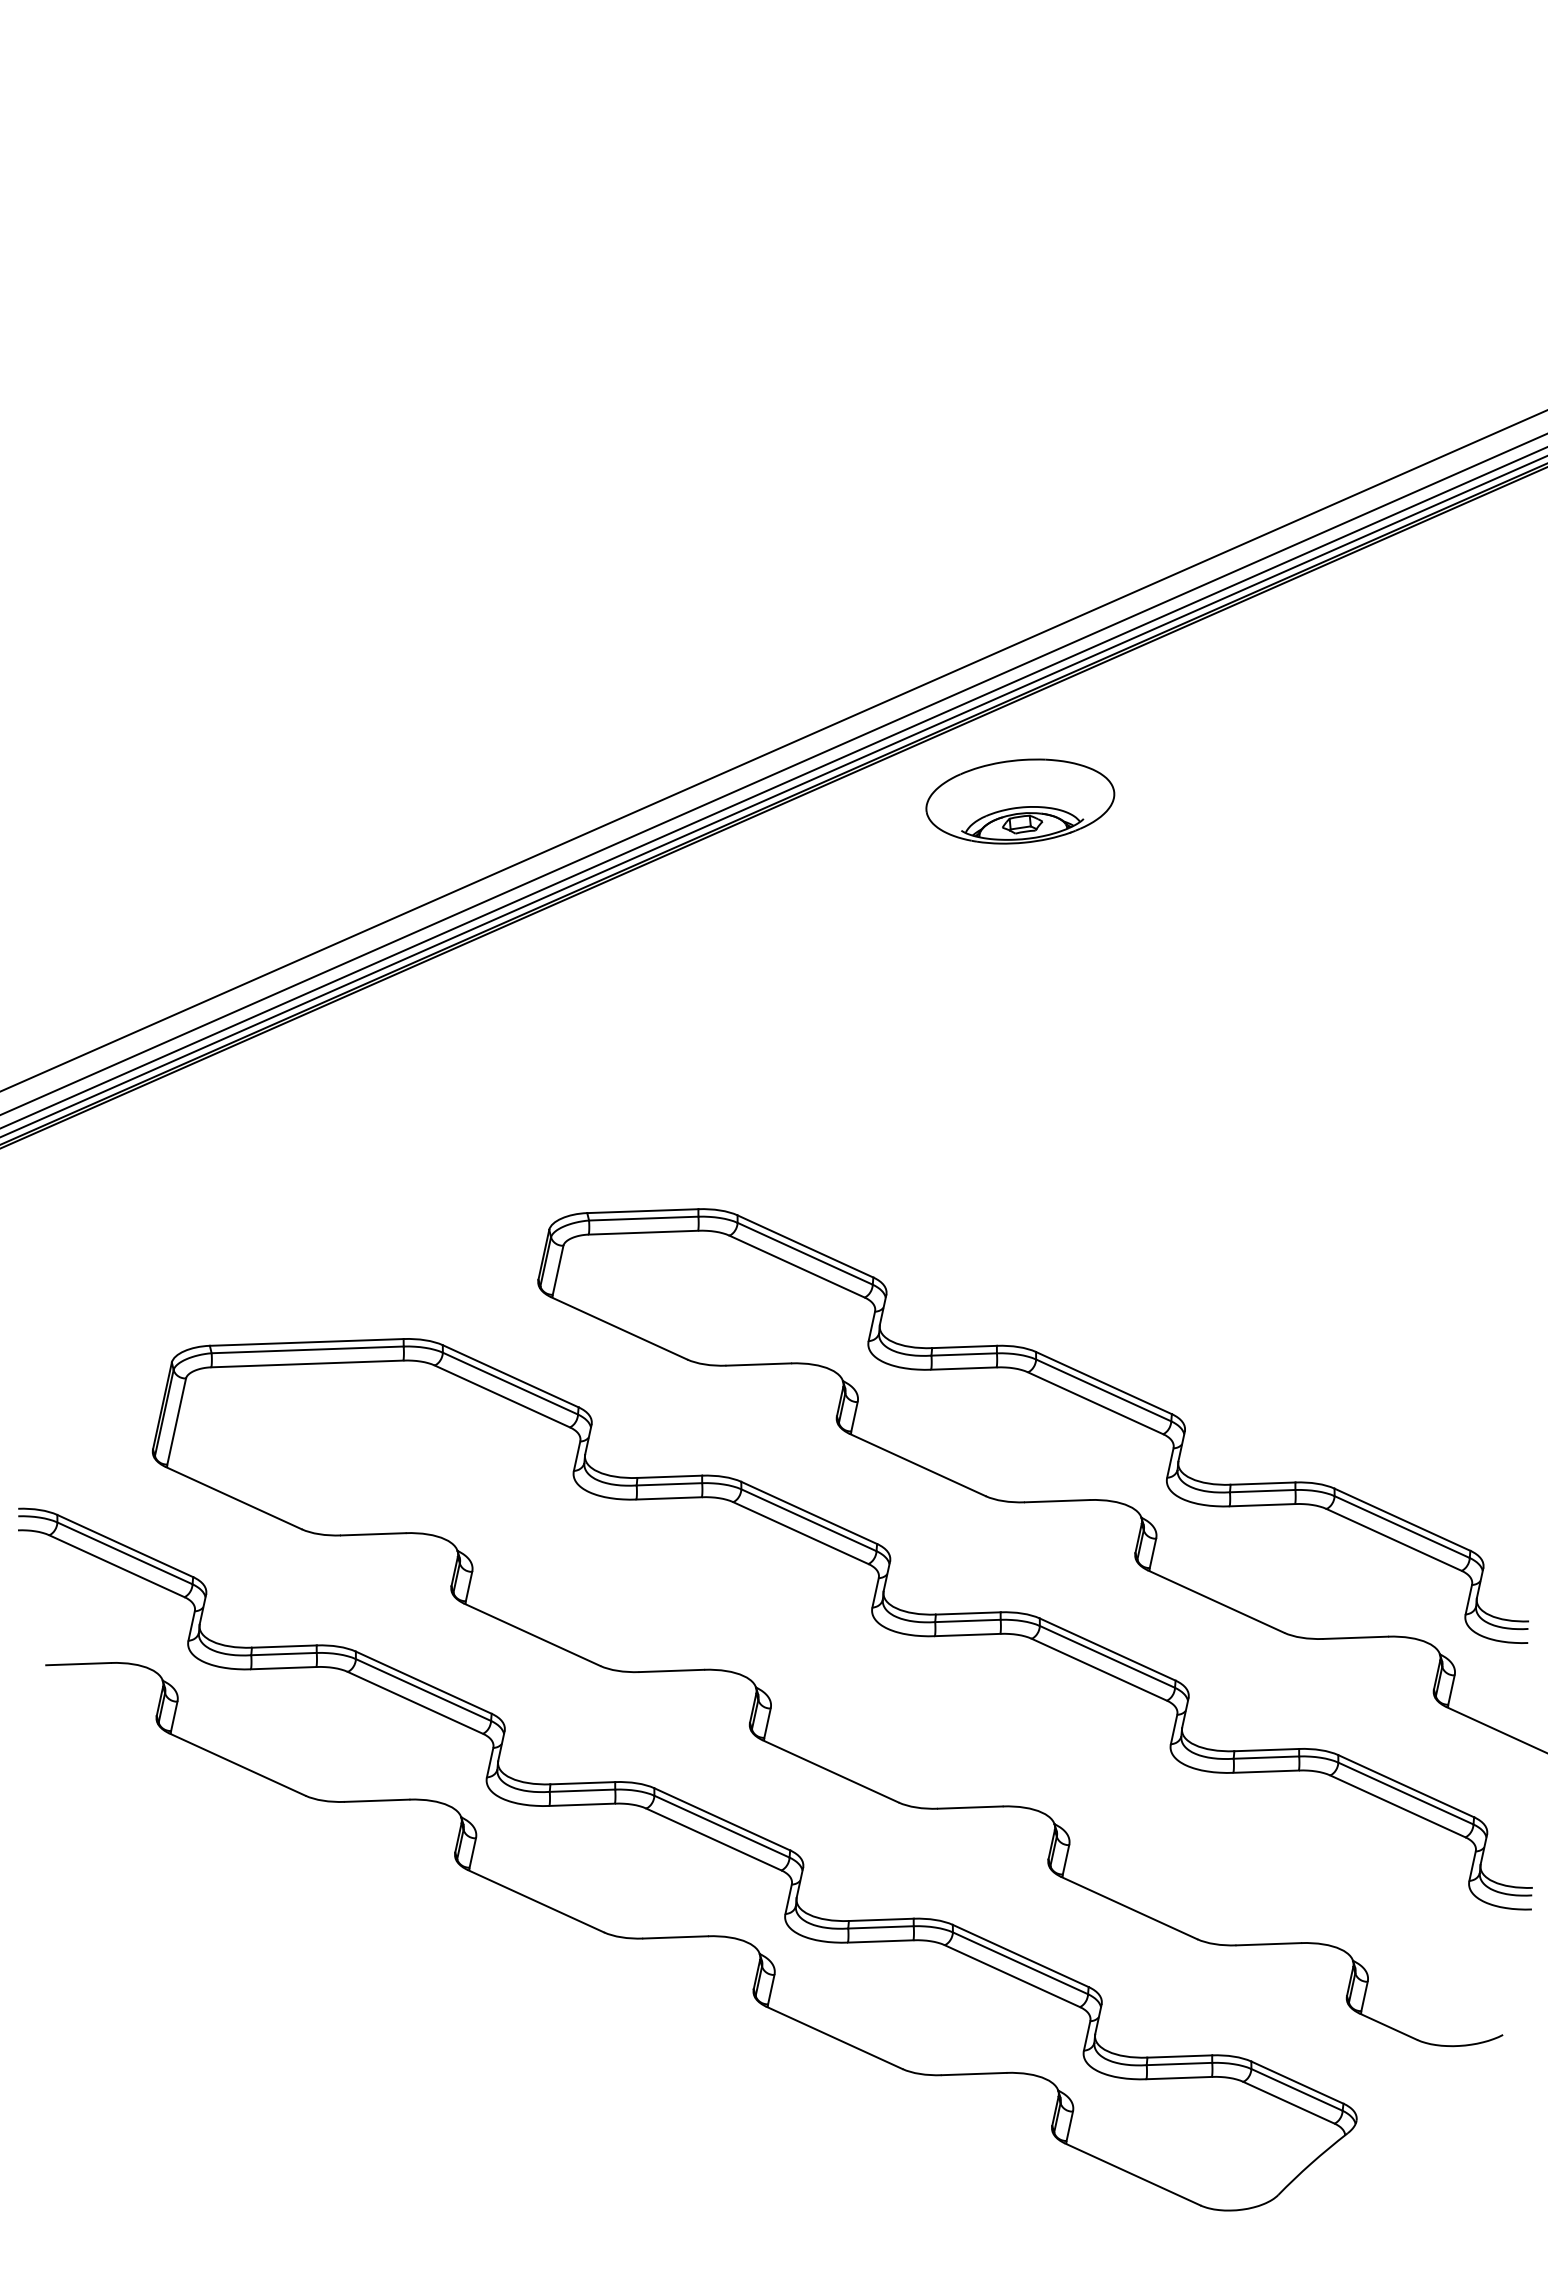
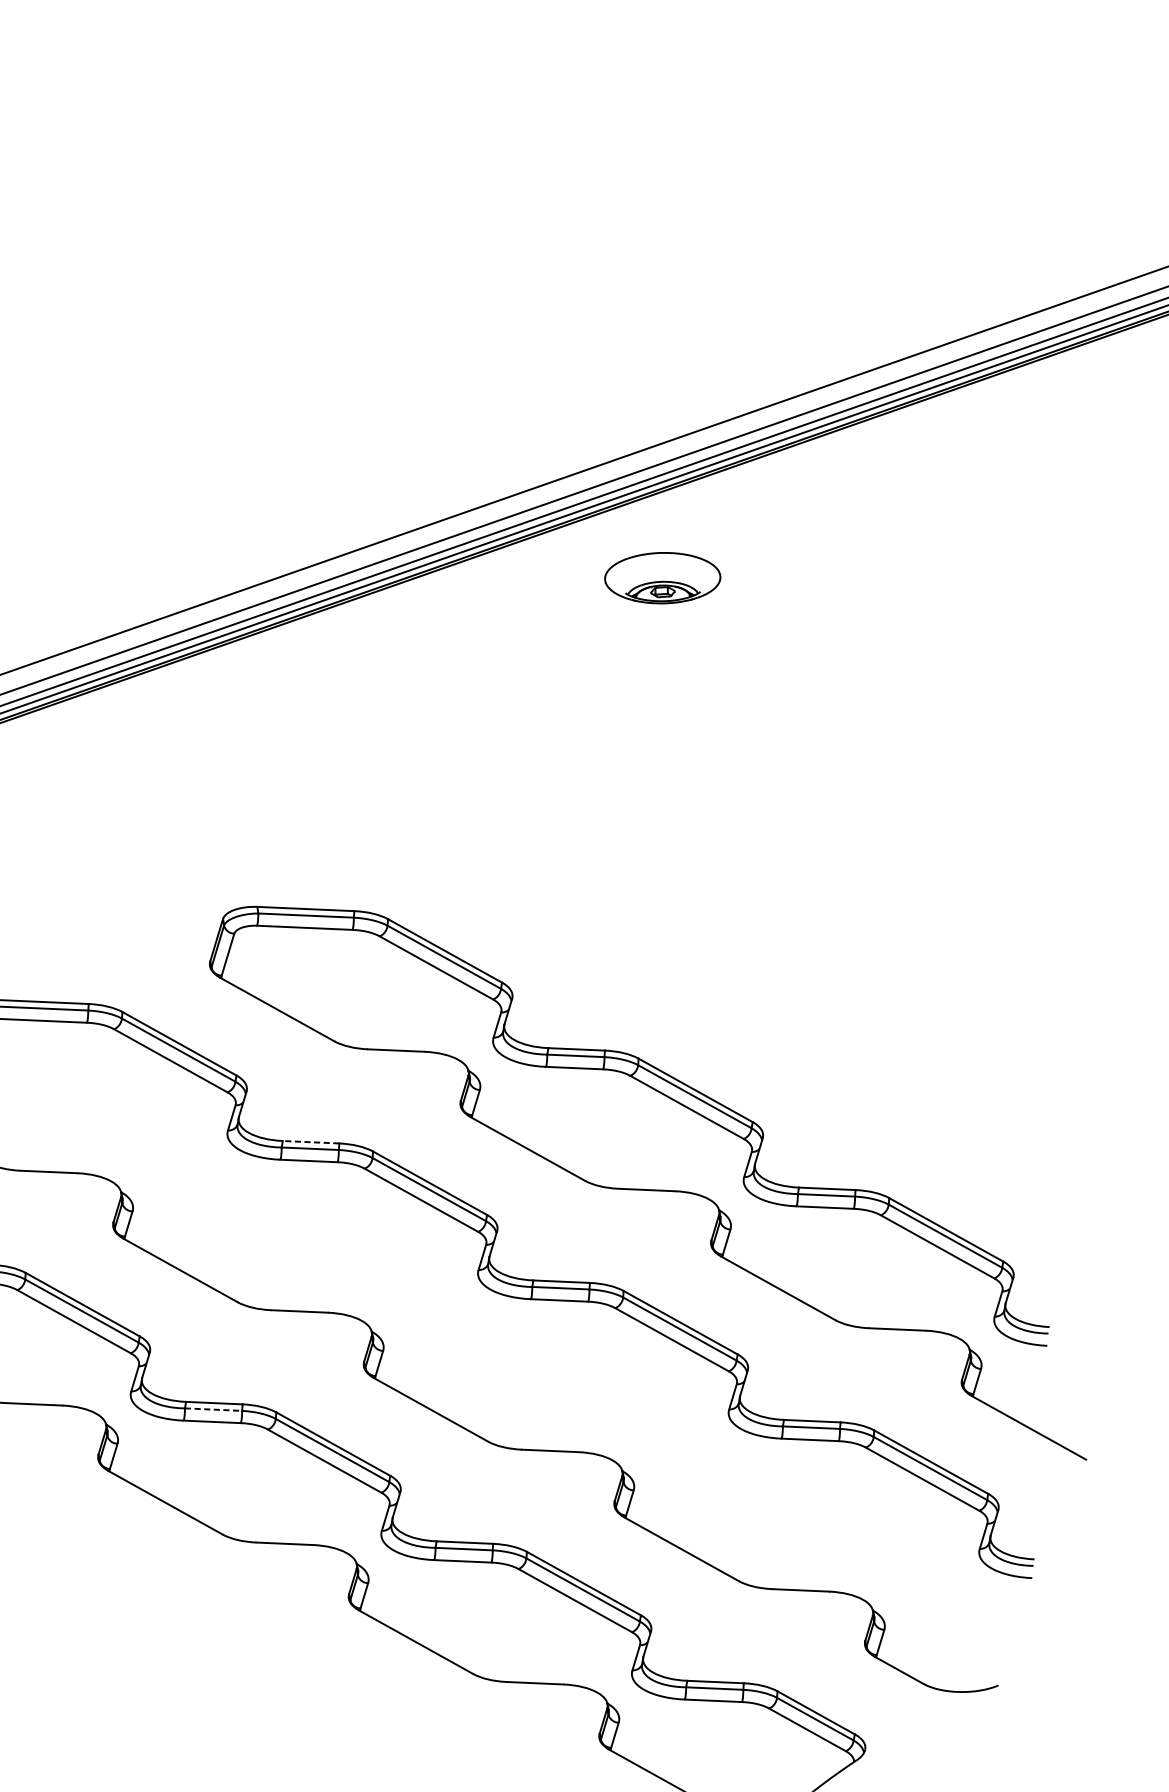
part: (1020, 801) -> (662, 578), size x0.7
line: (669, 1476) -> (310, 1141), solid -> dashed
line: (582, 1790) -> (213, 1409), solid -> dashed

